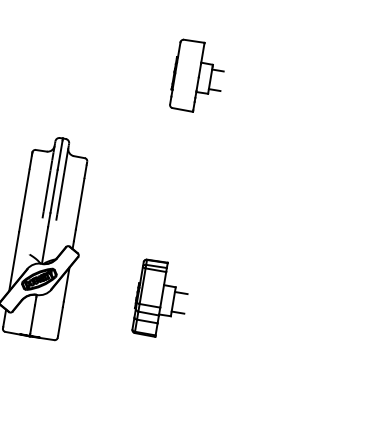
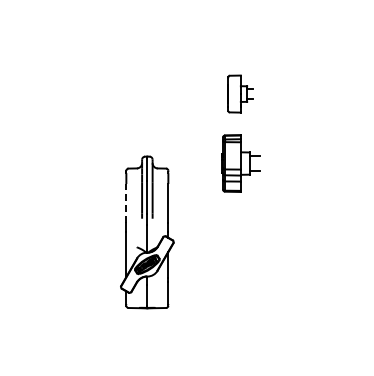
part: (198, 76) -> (240, 93), size x0.7
line: (25, 193) -> (126, 202), solid -> dashed
part: (160, 299) -> (240, 163), moved

